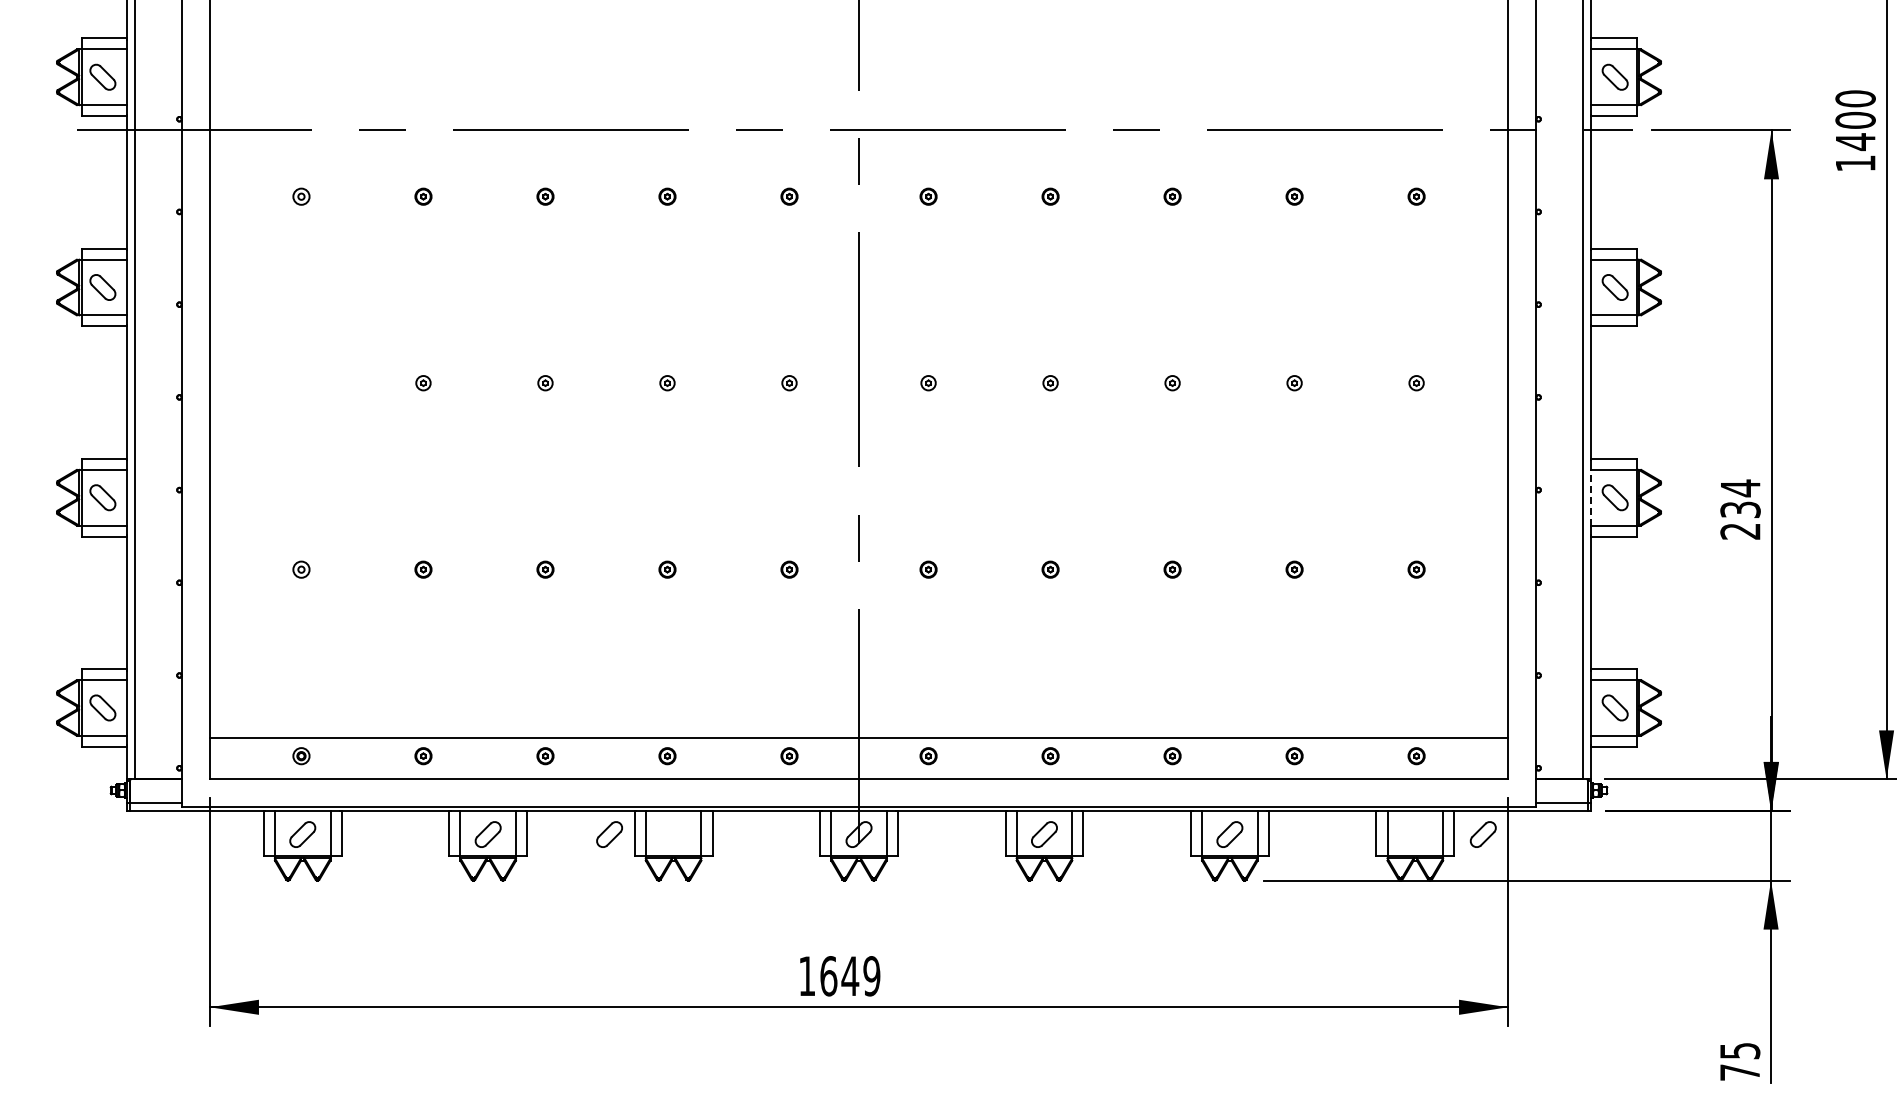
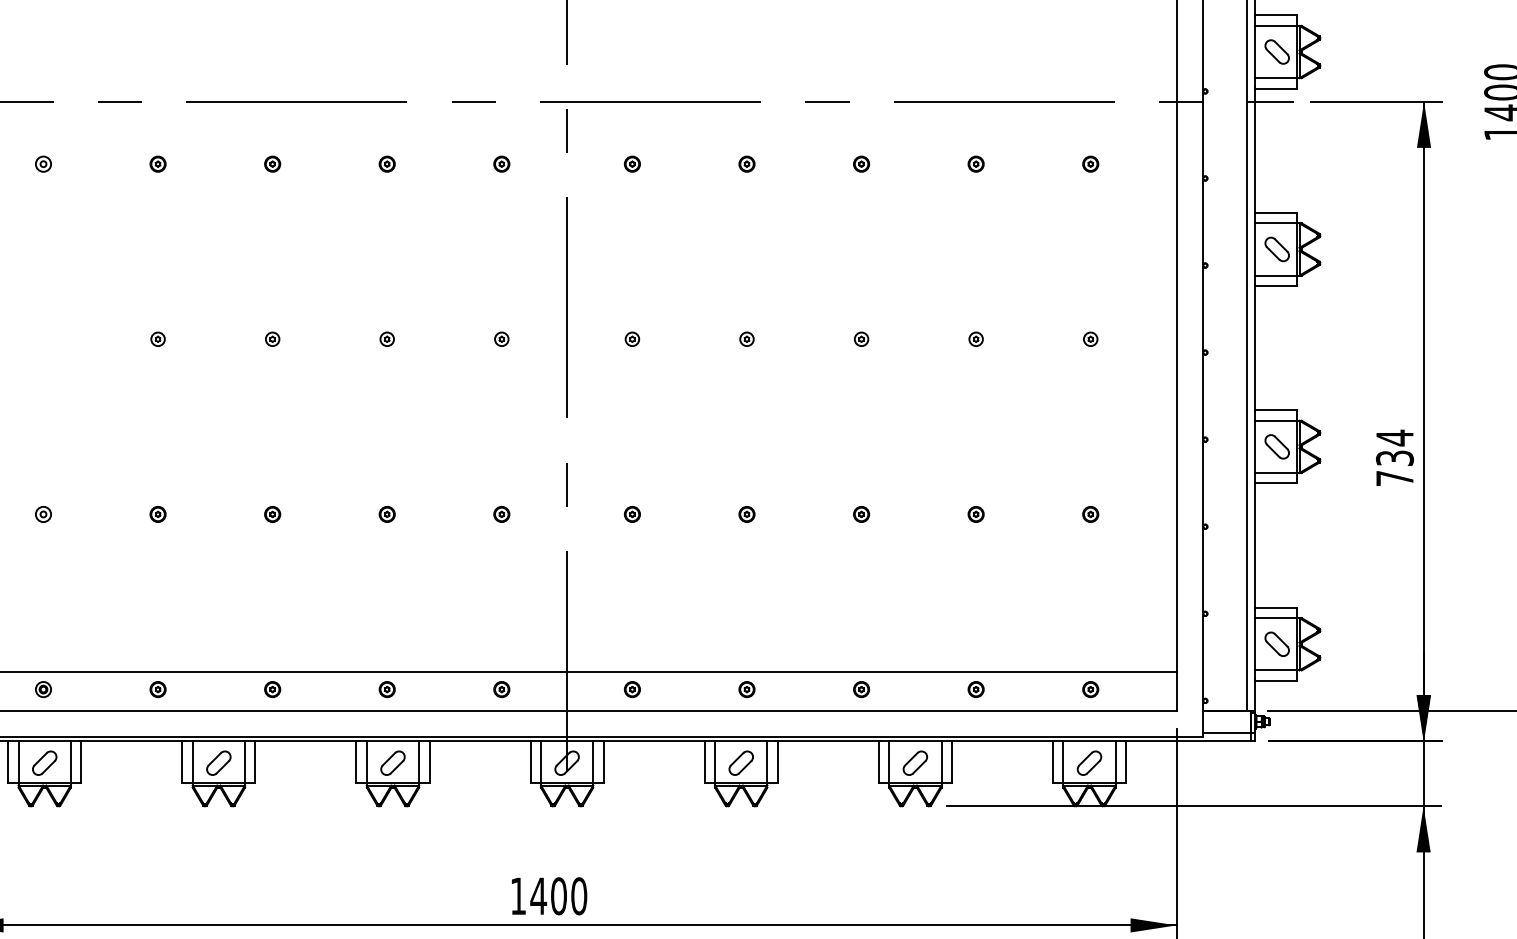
line: (1591, 497) -> (1254, 446), dashed -> solid
text: (1740, 531) -> (1394, 478), 234 -> 734
part: (609, 834) -> (392, 763), moved
part: (1482, 834) -> (1088, 763), moved
text: (849, 976) -> (558, 896), 1649 -> 1400

